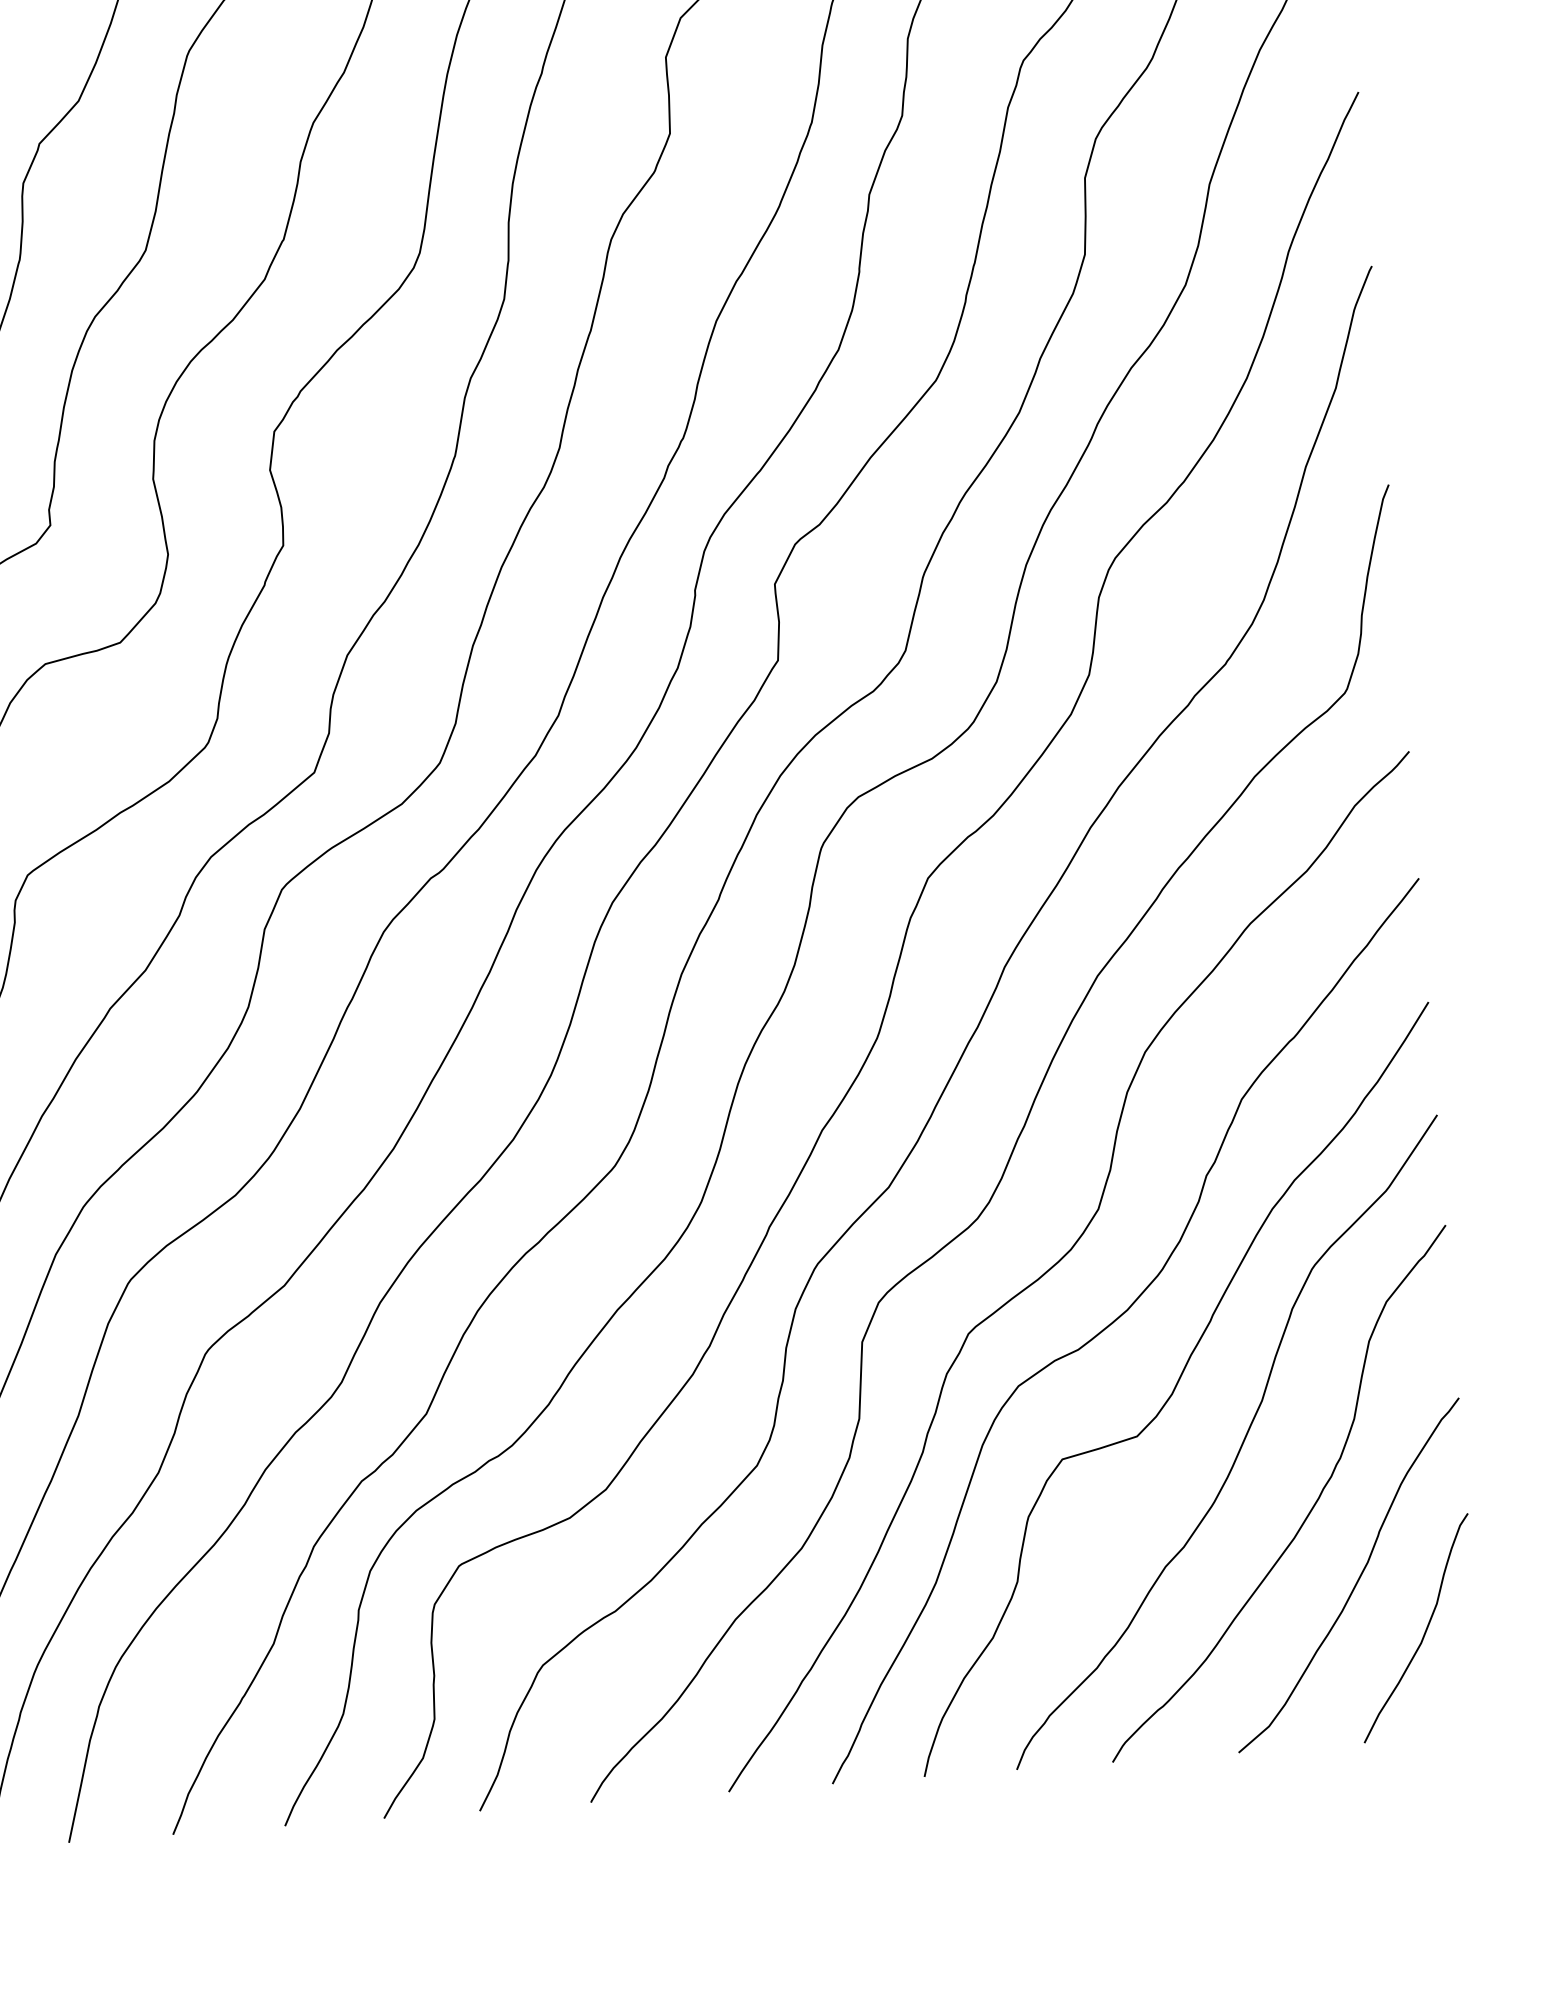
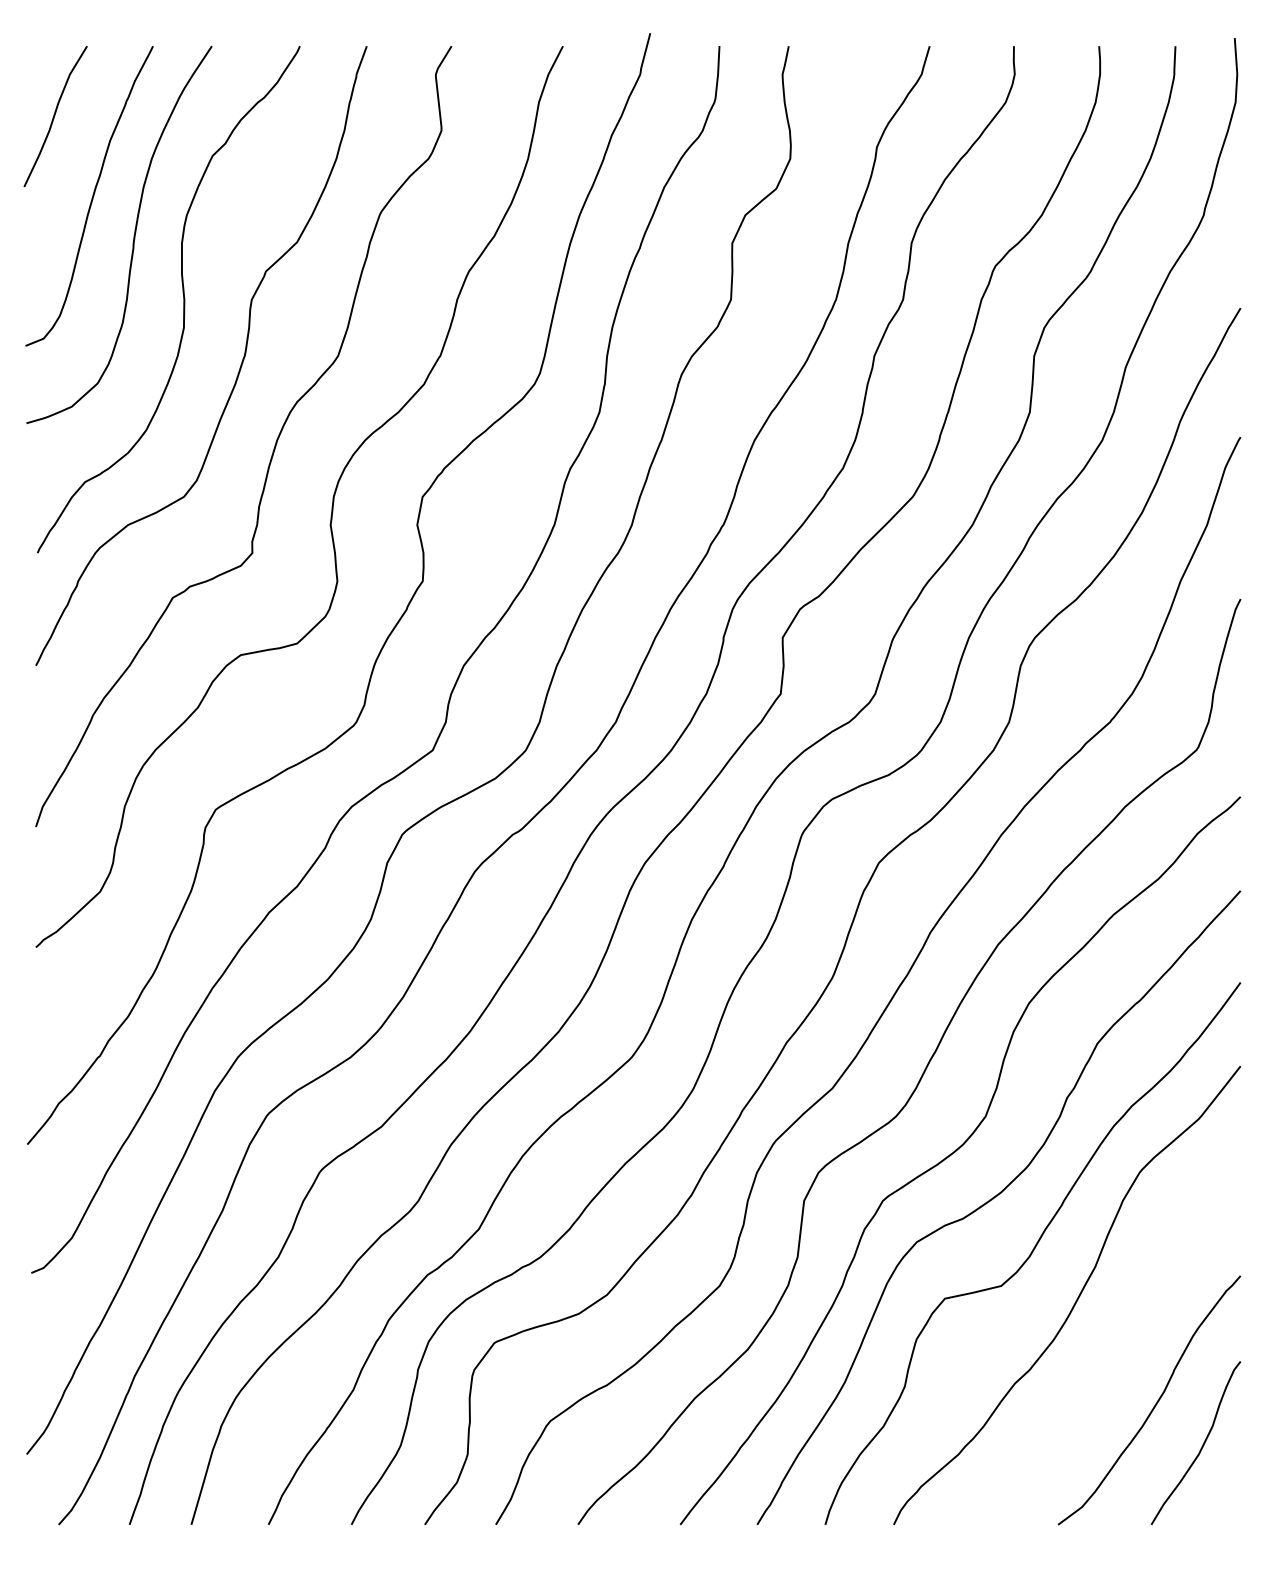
curve: (1309, 1509) -> (1124, 1349), removed

